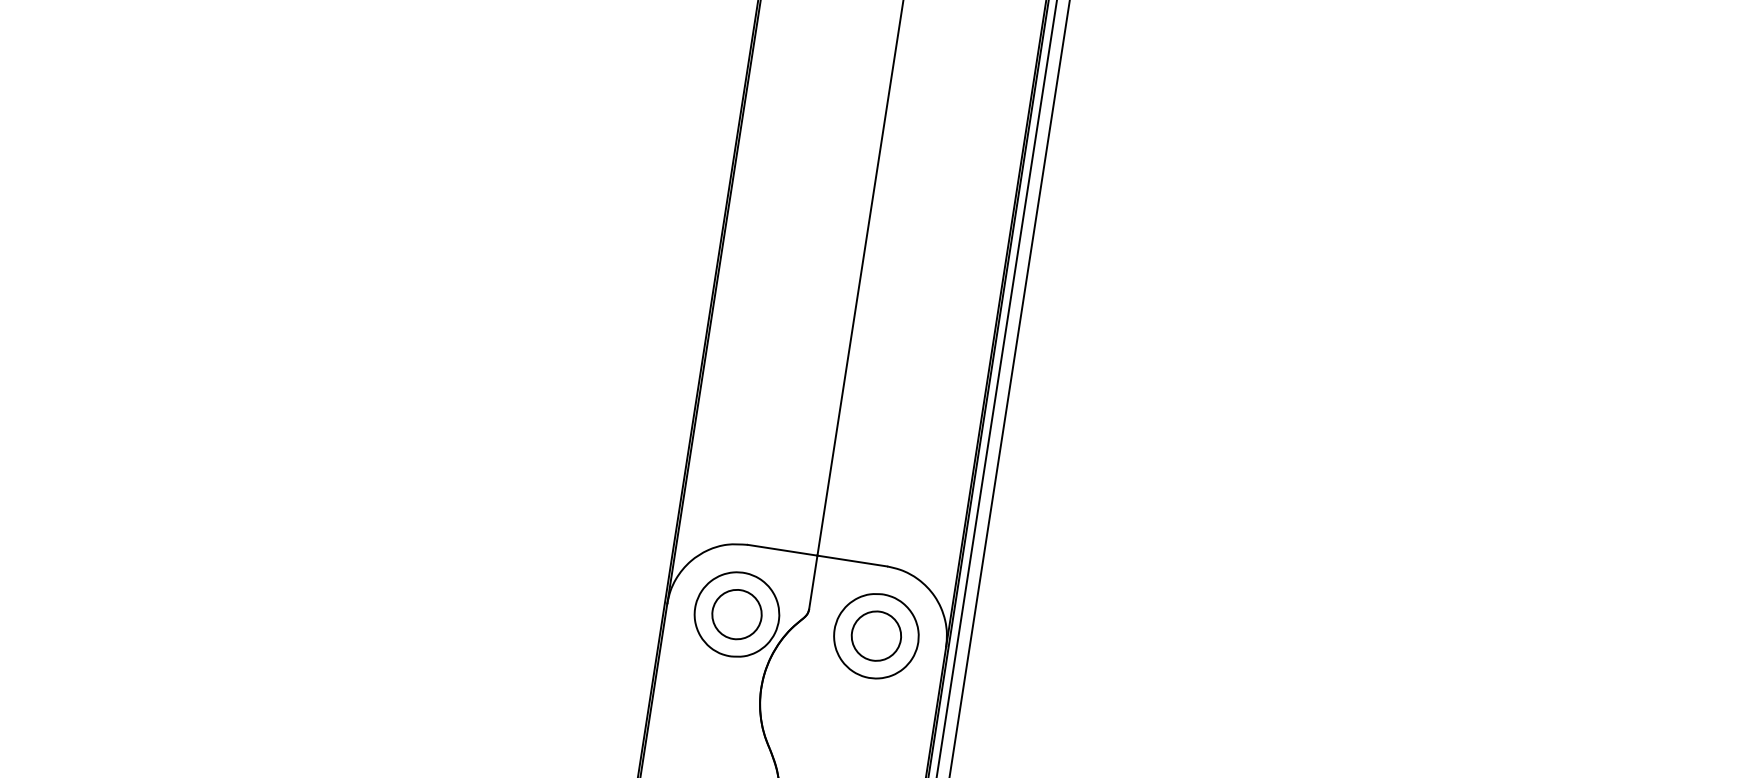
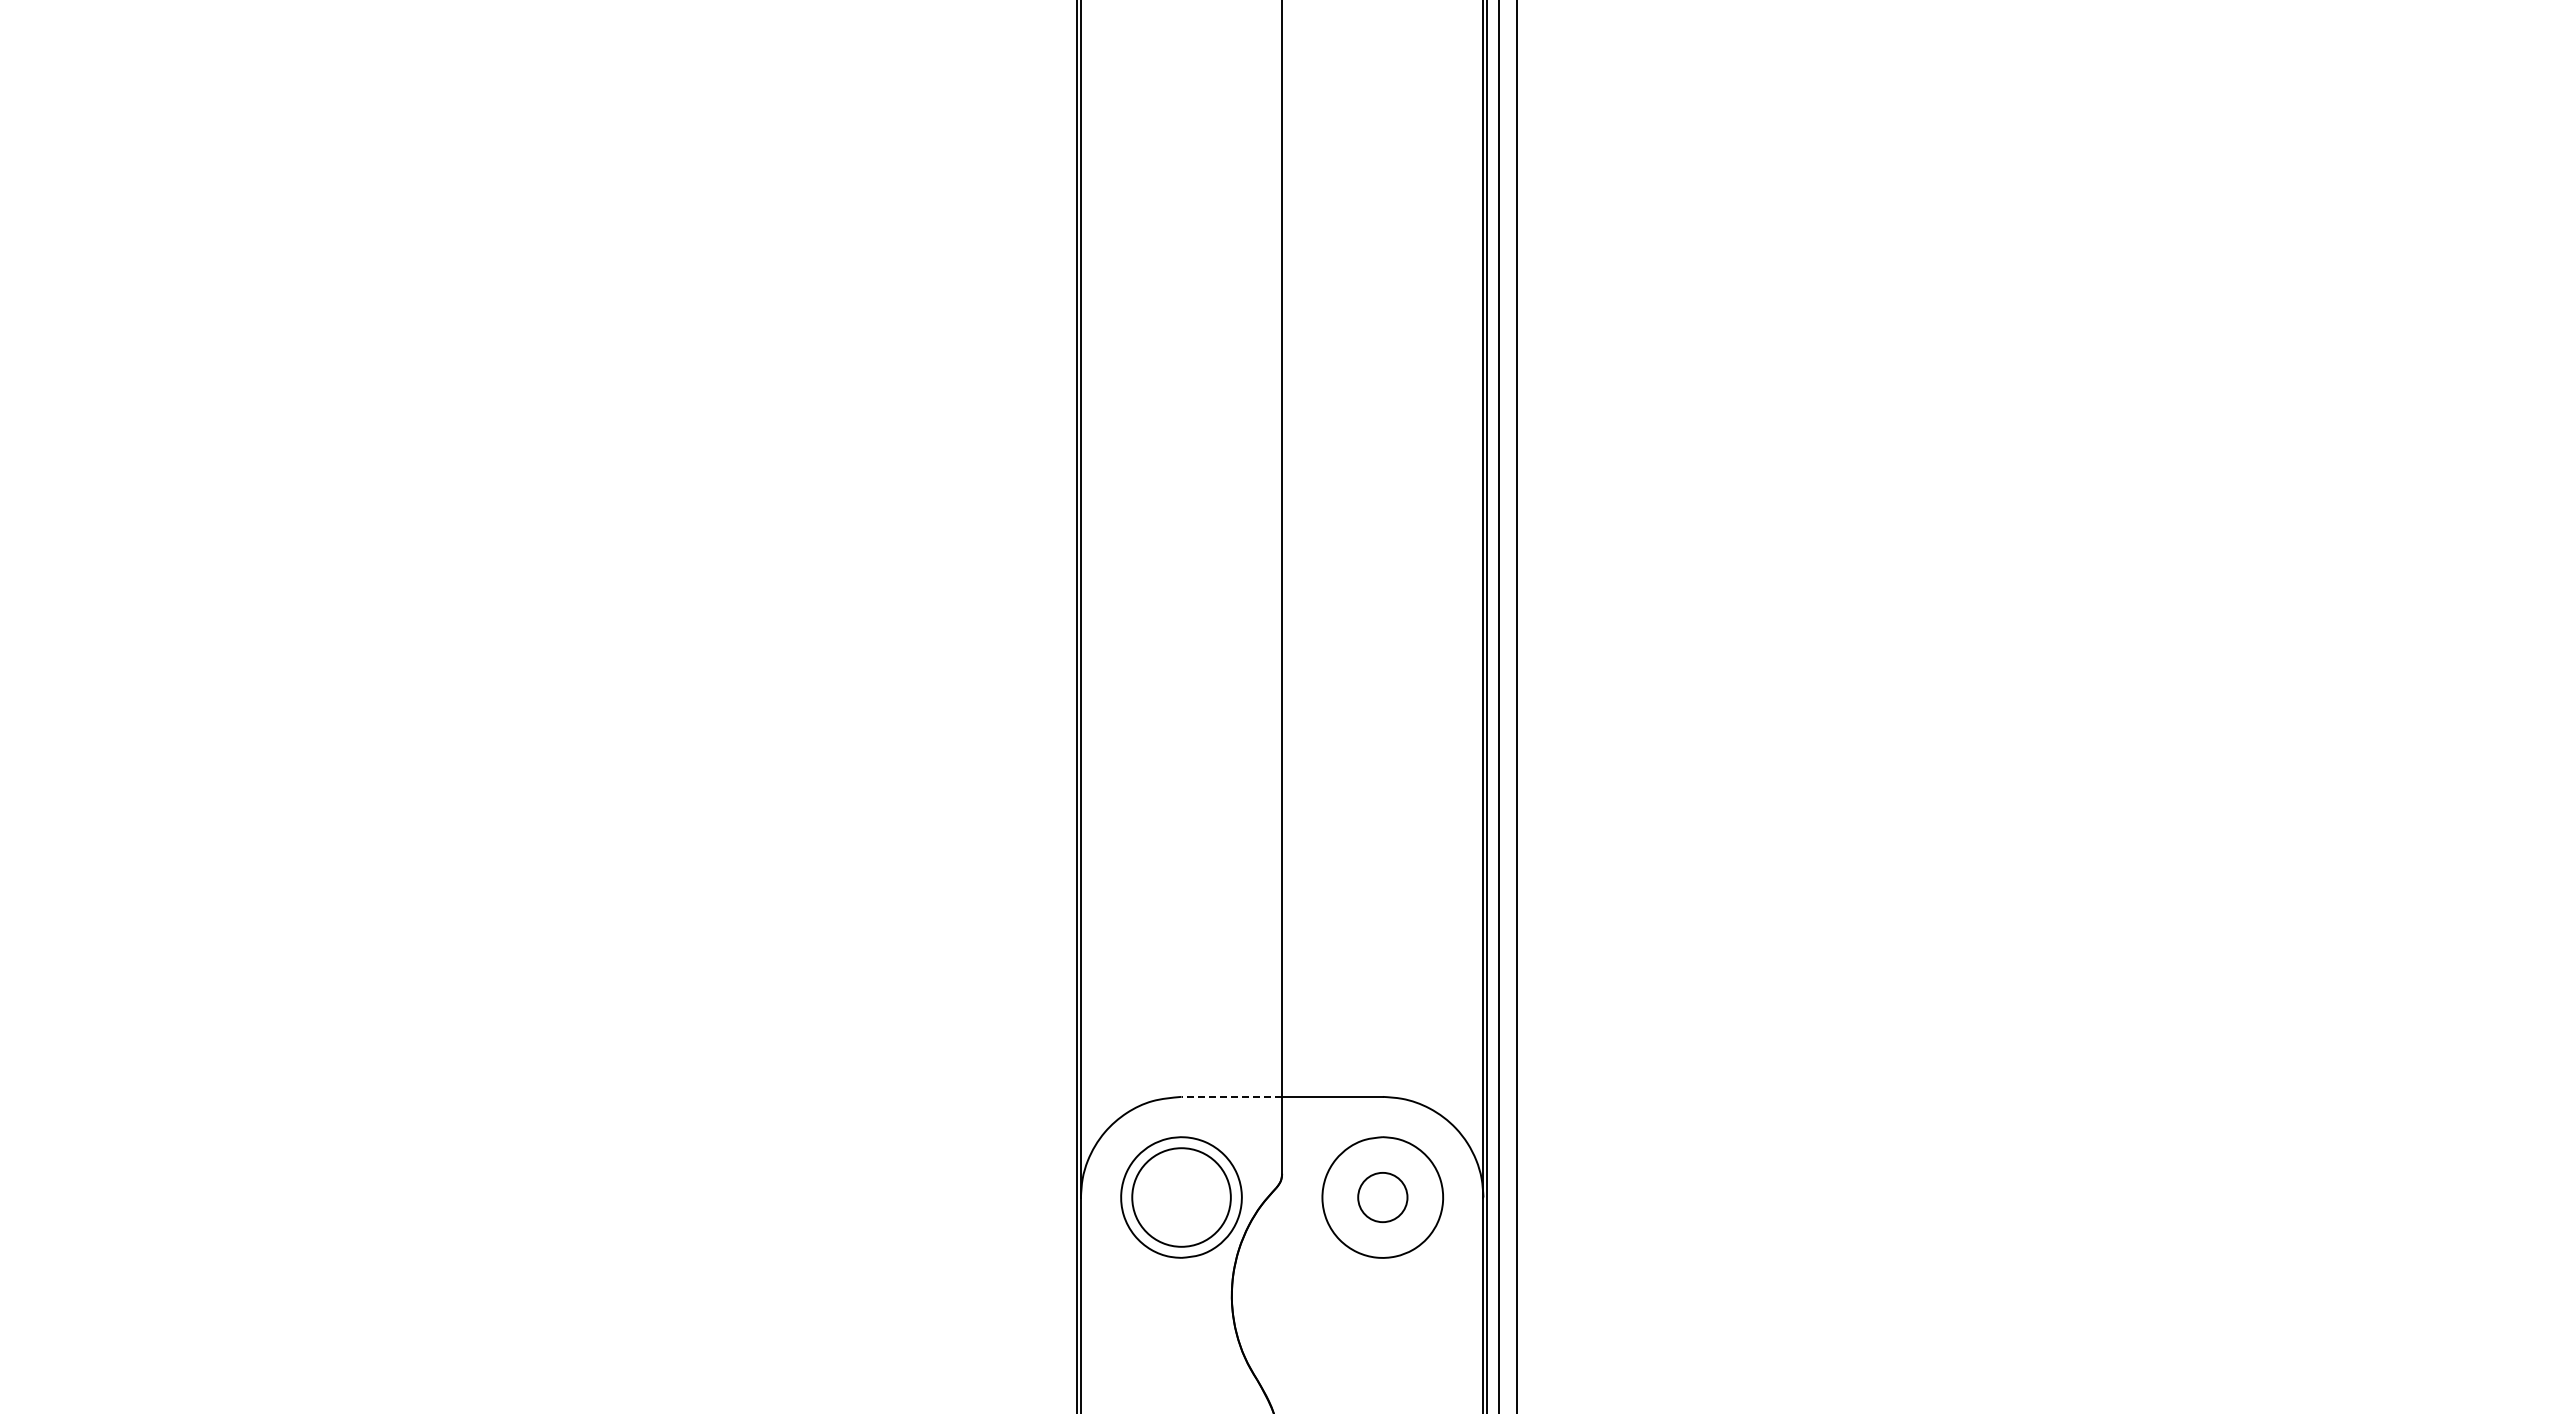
line: (782, 549) -> (1231, 1096), solid -> dashed
circle: (736, 614) -> (1181, 1197), size x1.4
circle: (876, 636) -> (1382, 1197), size x0.7

